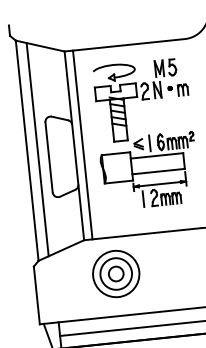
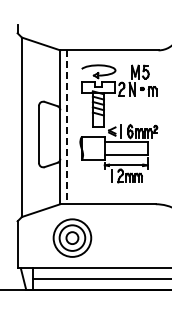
line: (83, 145) -> (67, 127), solid -> dashed
line: (37, 149) -> (30, 127), removed
part: (116, 273) -> (72, 237), moved

